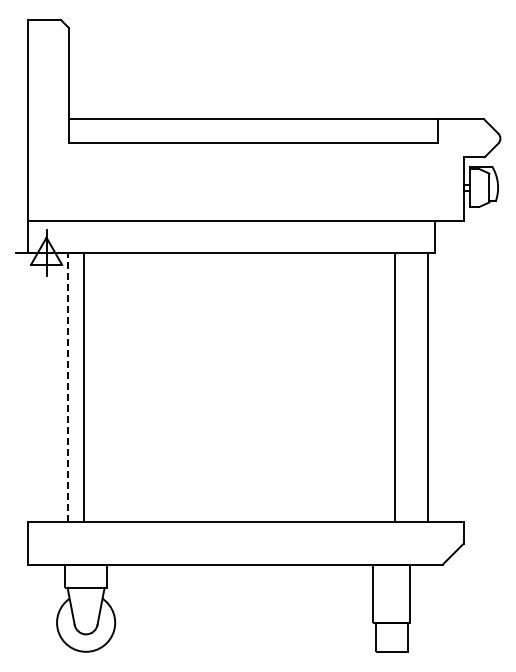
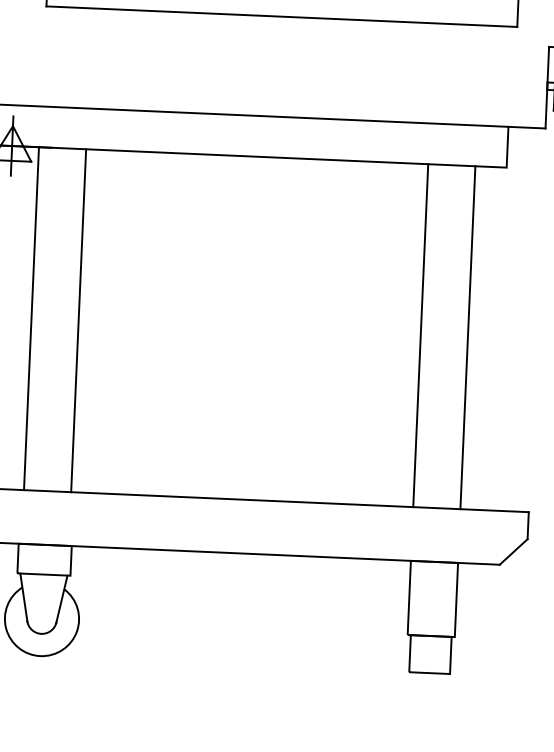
line: (67, 387) -> (31, 318), dashed -> solid
line: (83, 387) -> (78, 320), moved
line: (395, 387) -> (421, 335), moved
line: (428, 387) -> (468, 337), moved

